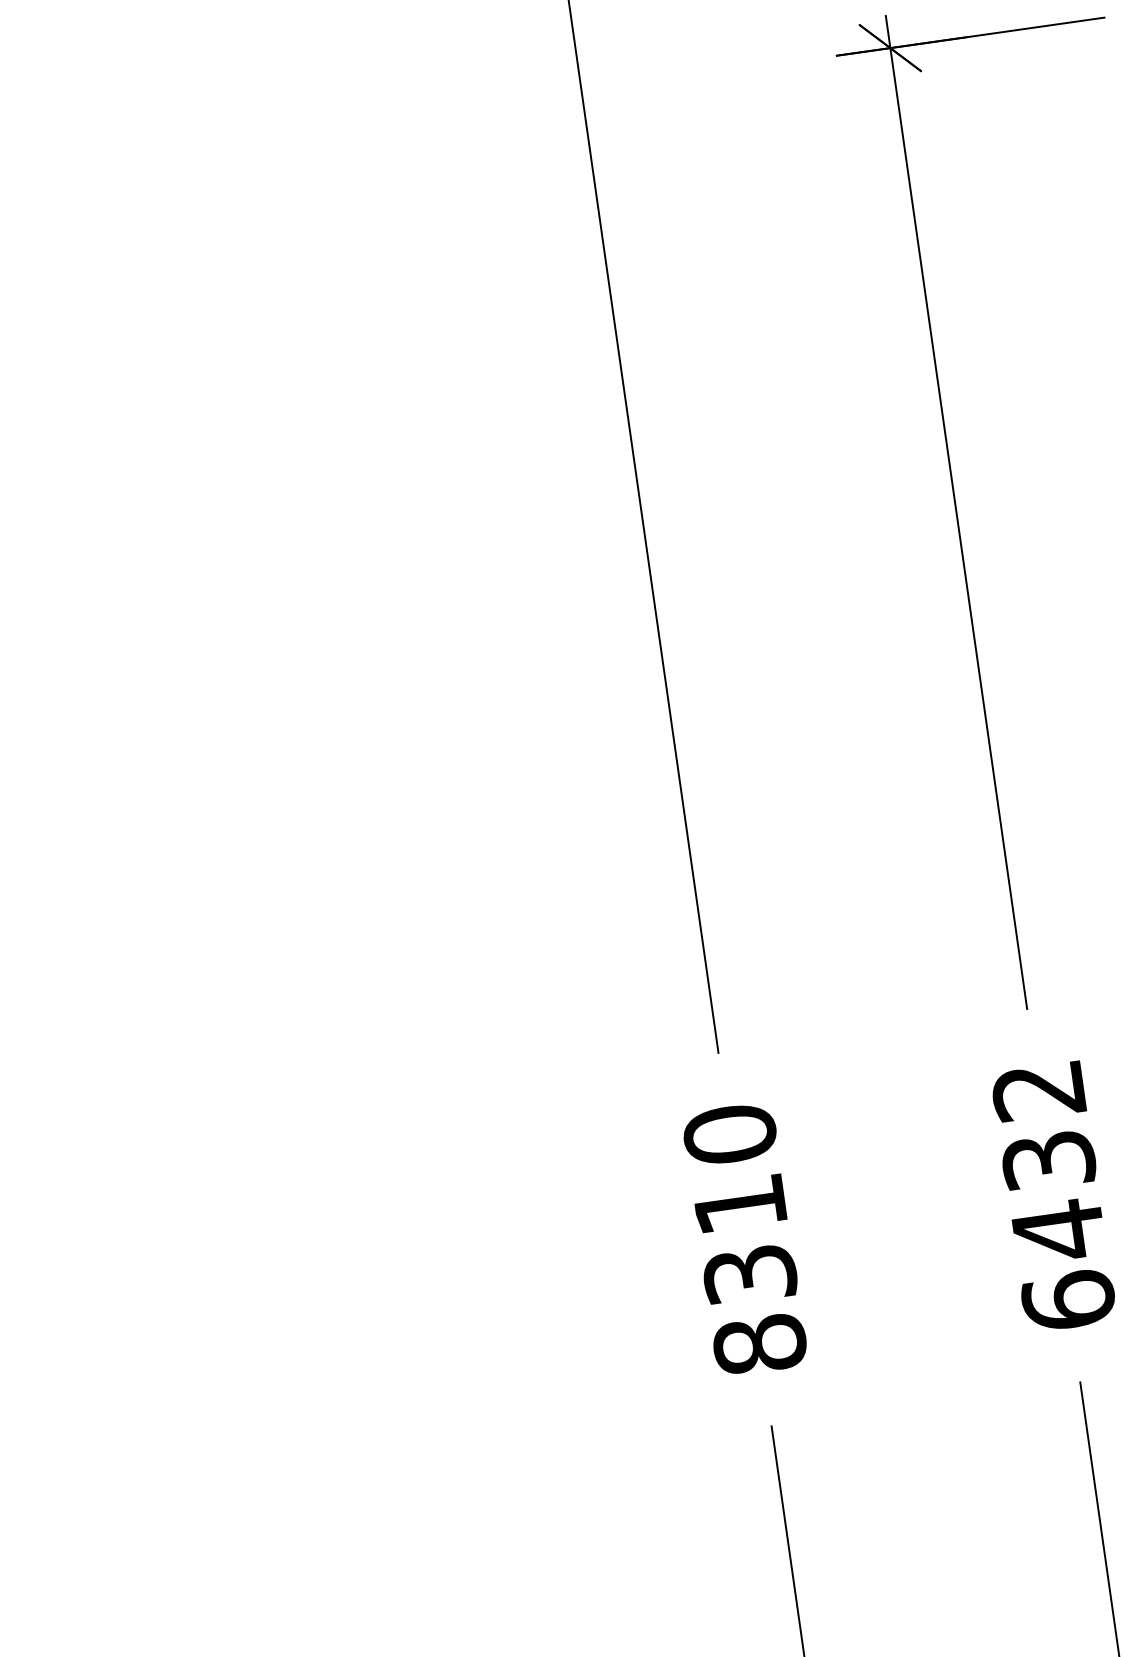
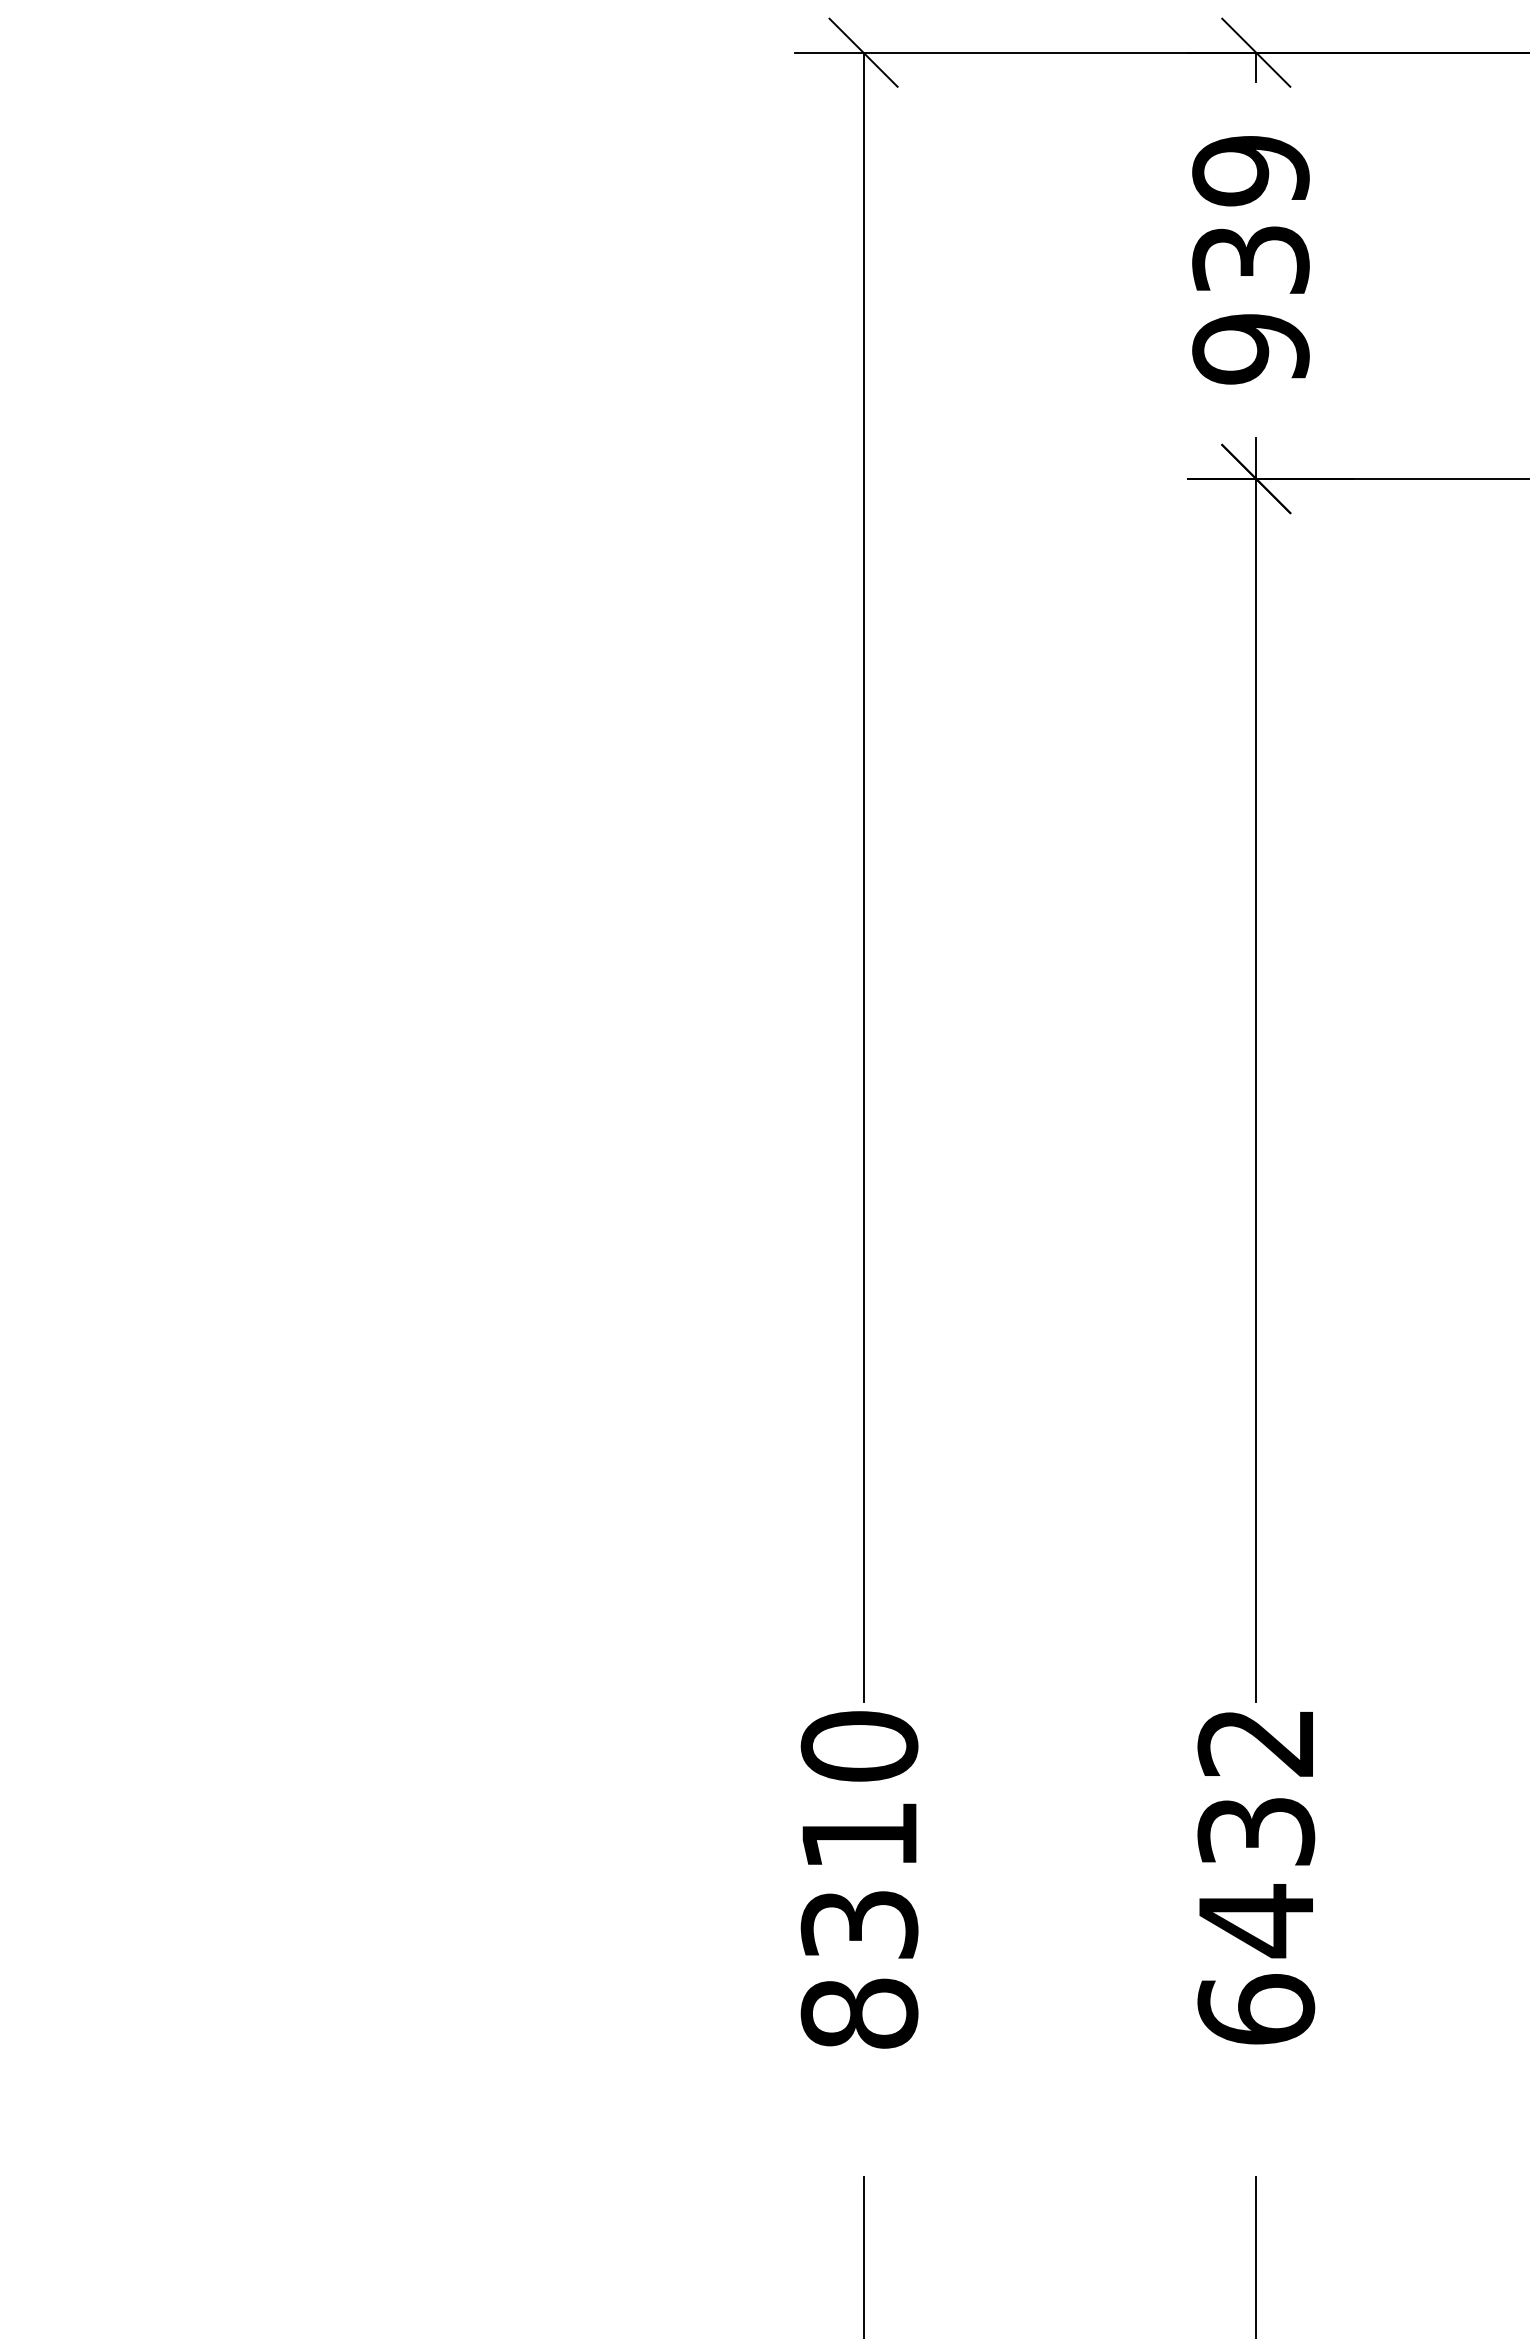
text: (1054, 1197) -> (1256, 1878), moved
text: (744, 1239) -> (859, 1879), moved

